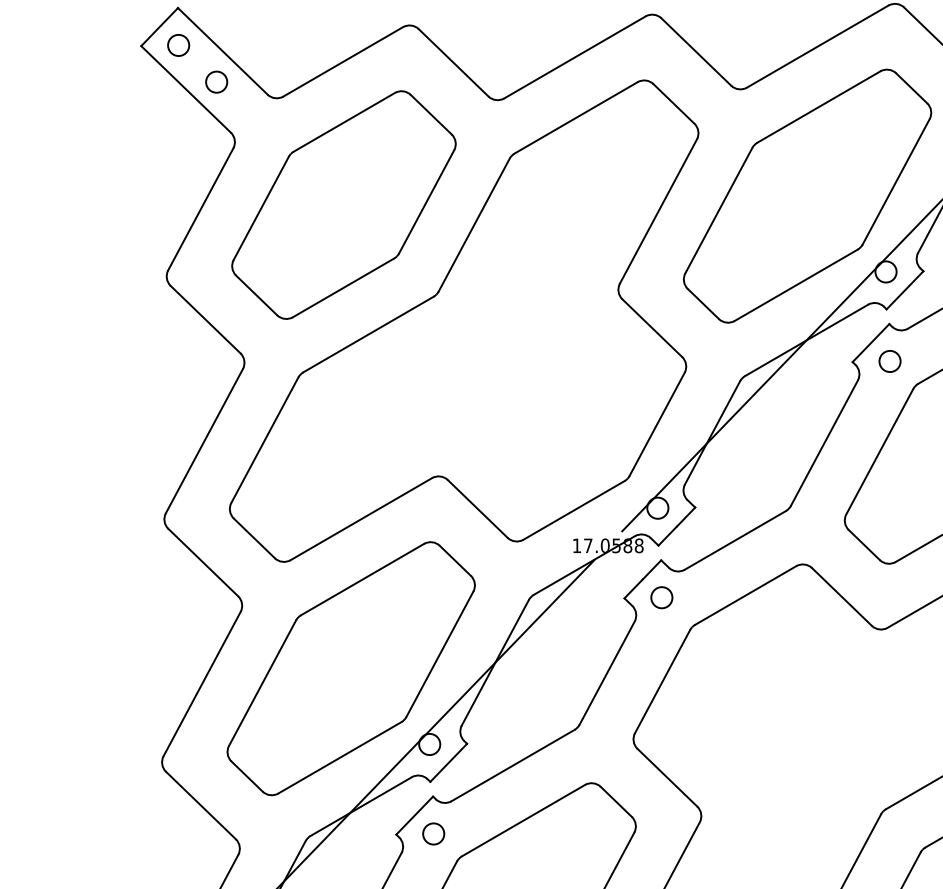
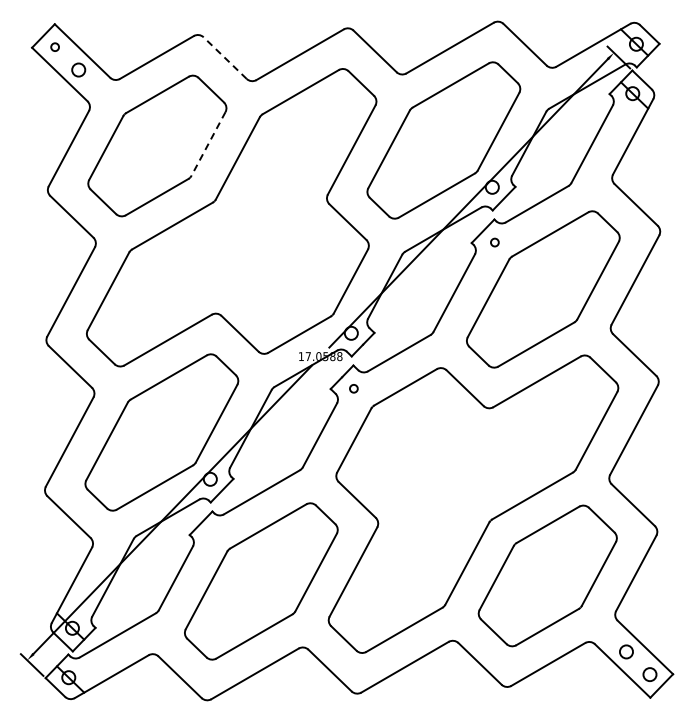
circle: (177, 44) -> (54, 46), size x0.6
line: (454, 63) -> (225, 58), solid -> dashed
line: (426, 202) -> (208, 144), solid -> dashed
circle: (889, 361) -> (494, 242), size x0.6
circle: (661, 597) -> (353, 388), size x0.6
circle: (433, 833) -> (212, 534), removed

